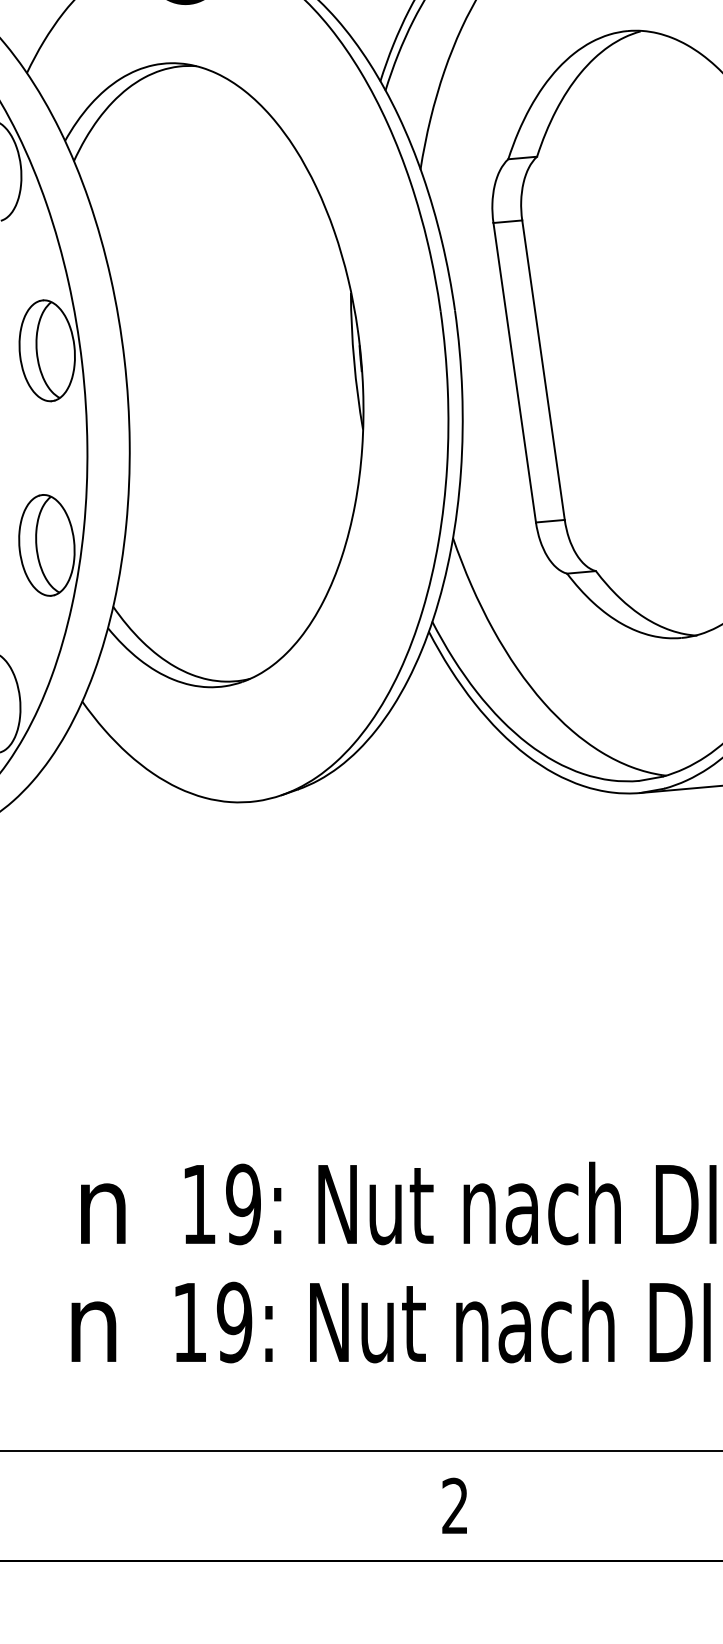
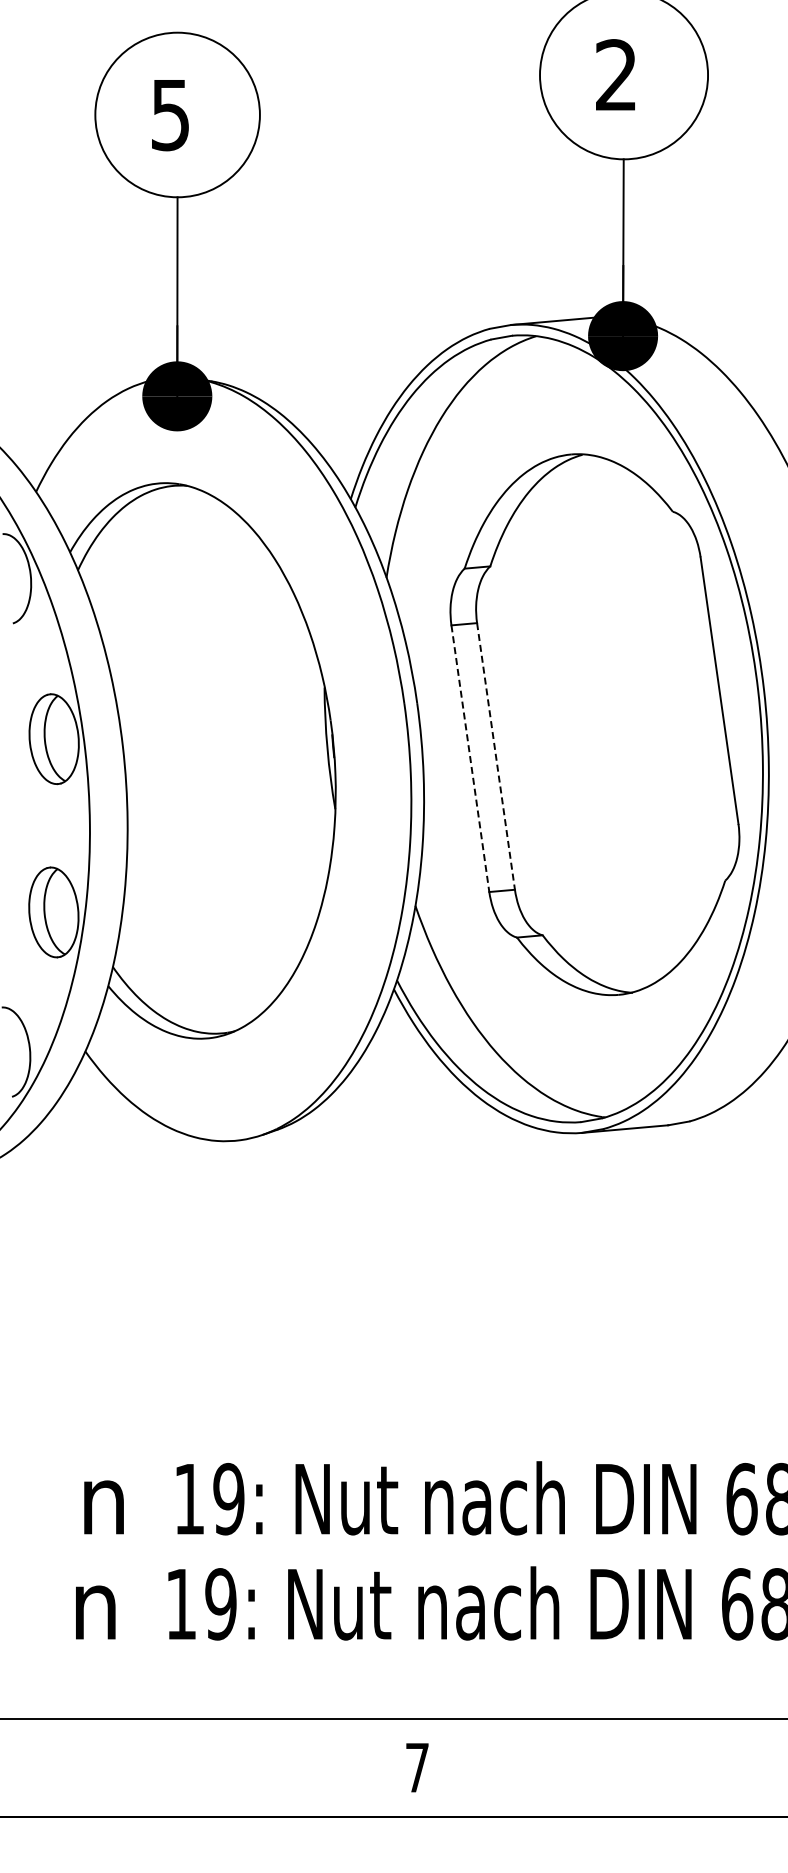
line: (544, 370) -> (496, 756), solid -> dashed
line: (514, 372) -> (470, 758), solid -> dashed
text: (455, 1505) -> (417, 1767), 2 -> 7

